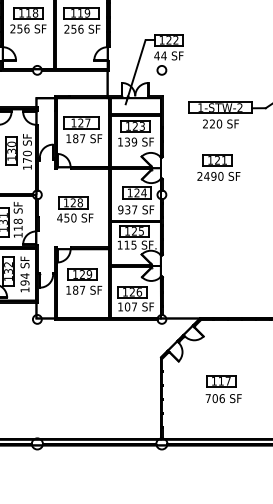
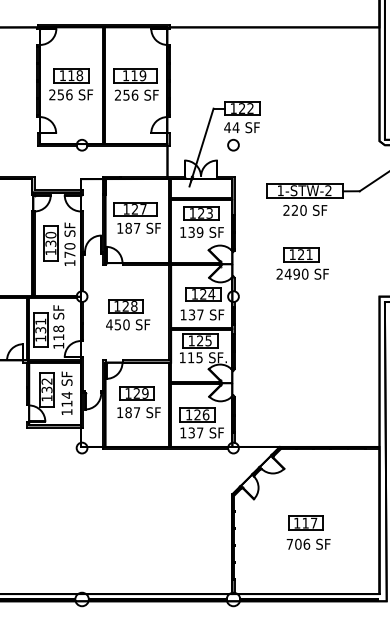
text: (120, 209) -> (183, 314), 937 -> 137
text: (24, 282) -> (66, 403), 194 -> 114
text: (127, 306) -> (191, 432), 107 -> 137

